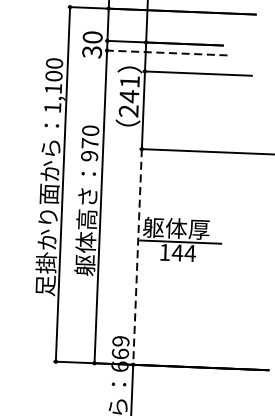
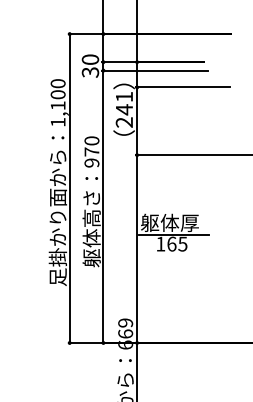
line: (165, 52) -> (154, 70), dashed -> solid
text: (183, 252) -> (176, 243), 144 -> 165
line: (137, 257) -> (137, 249), dashed -> solid

